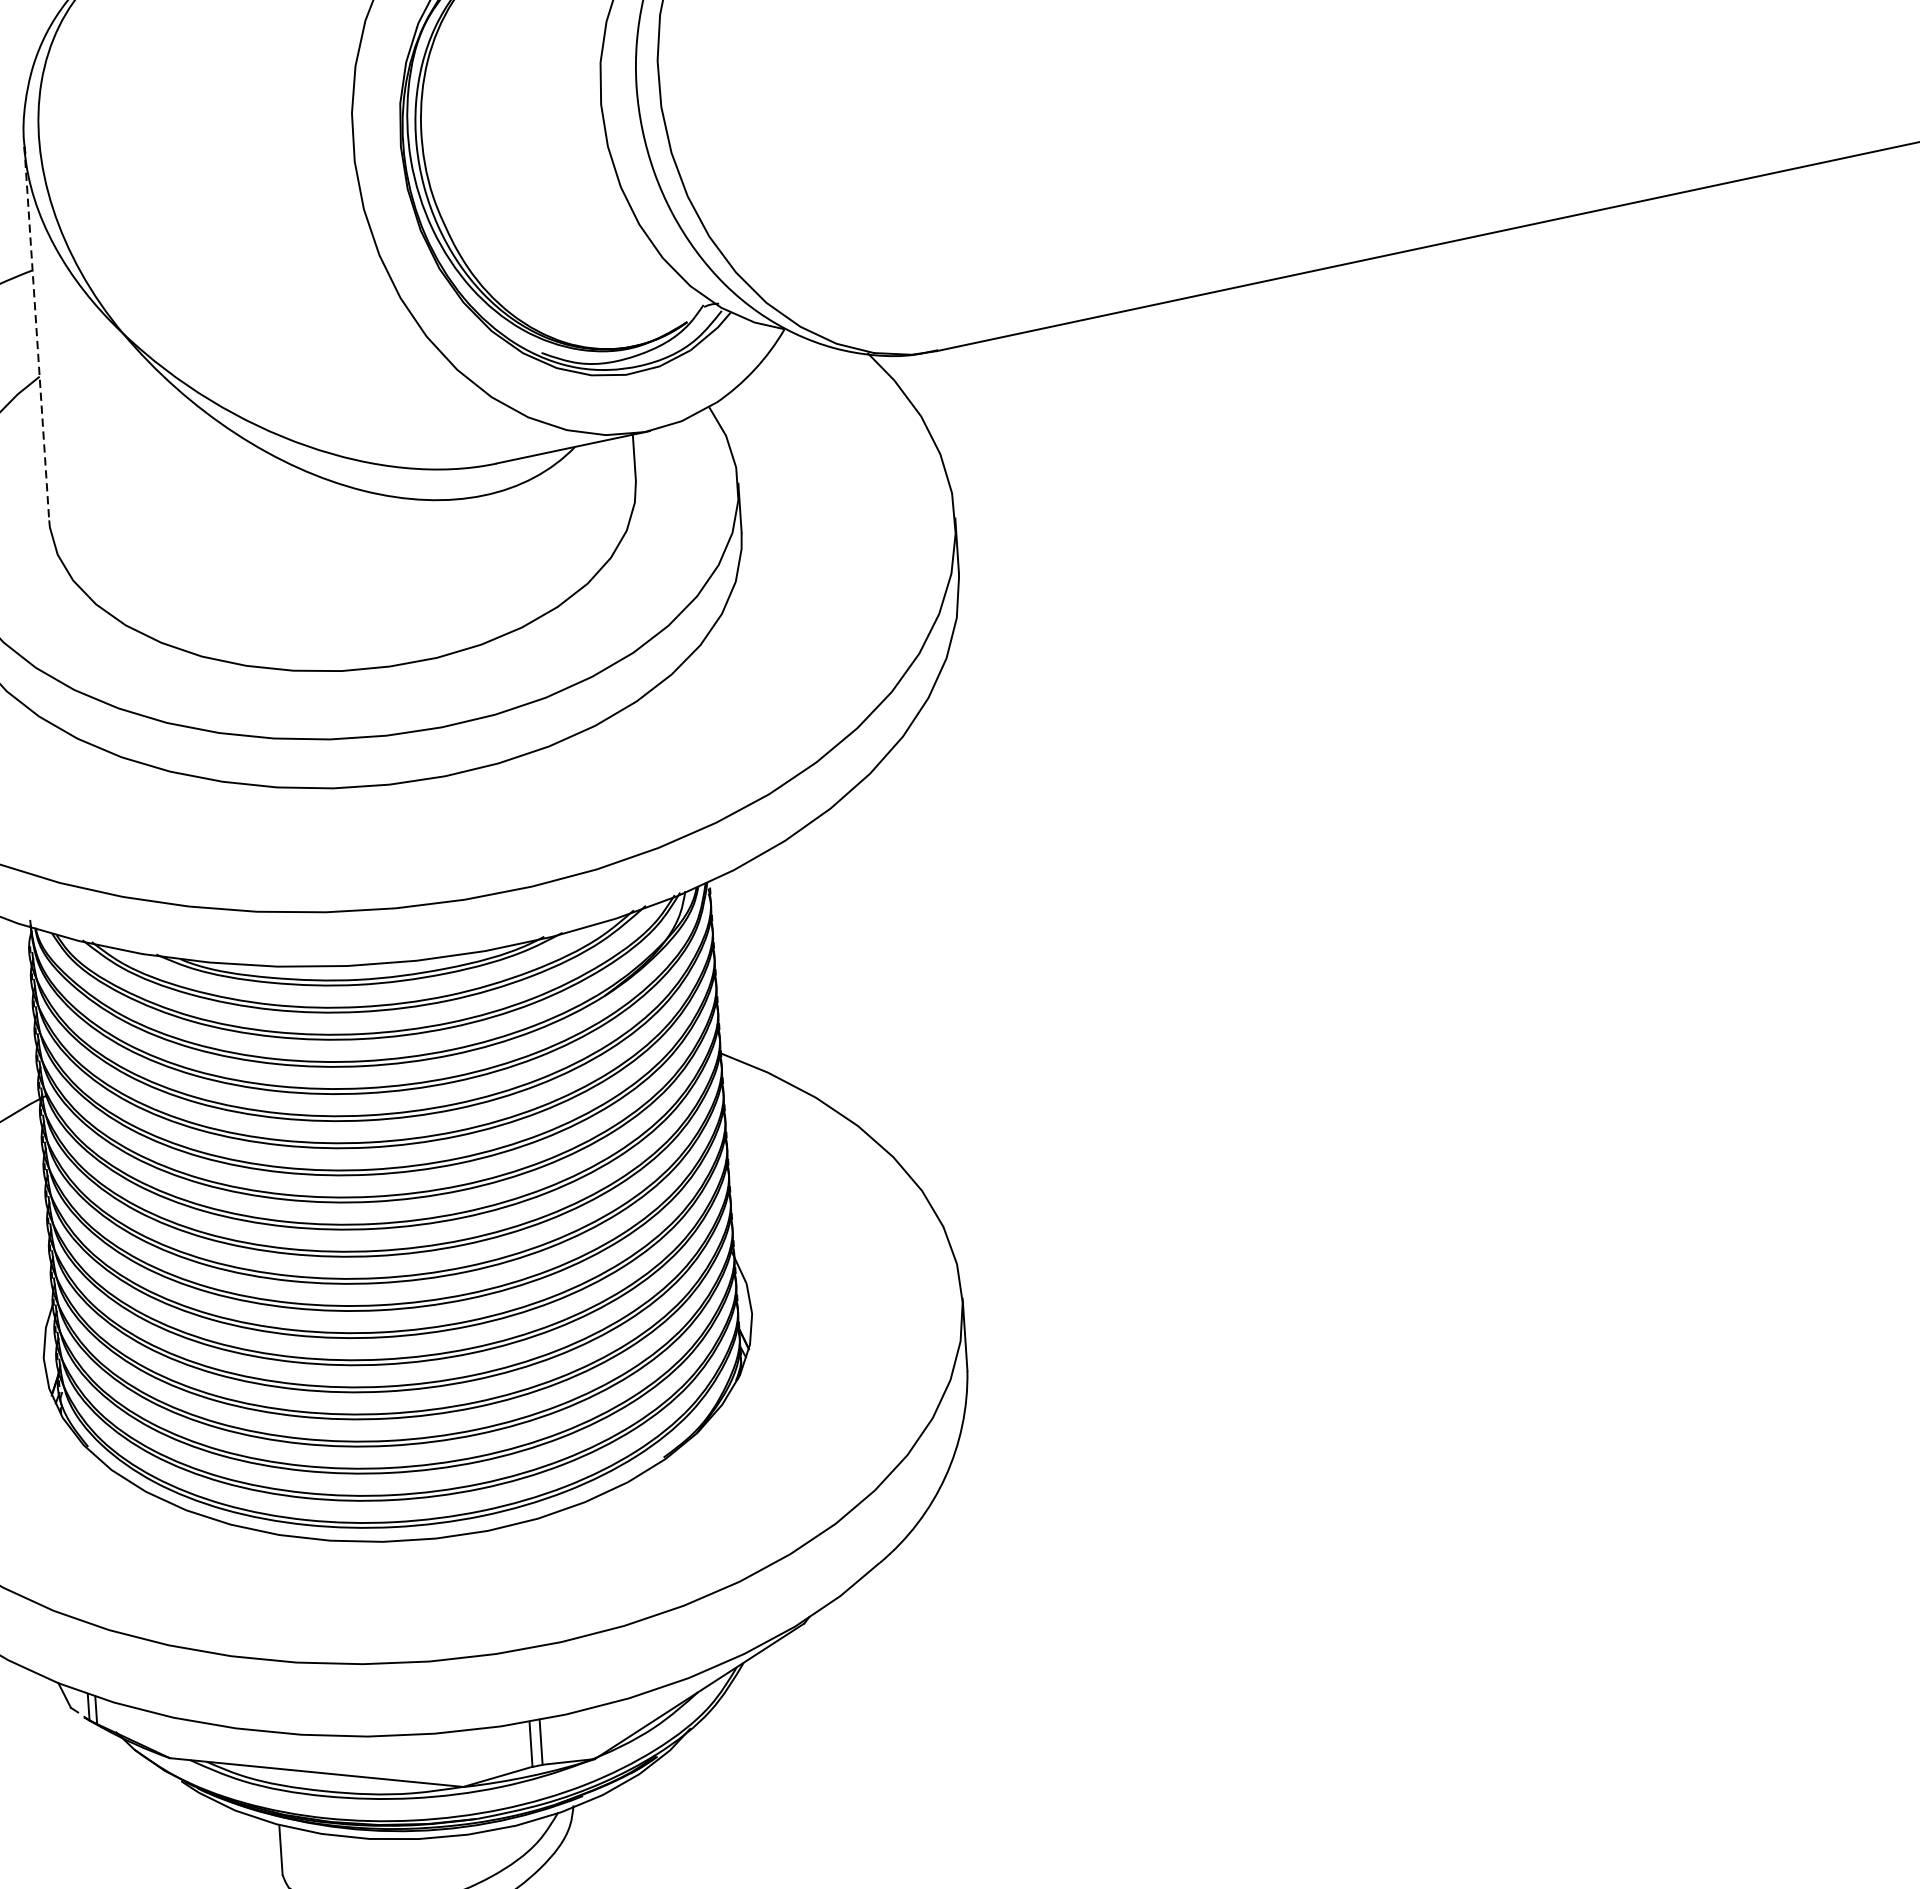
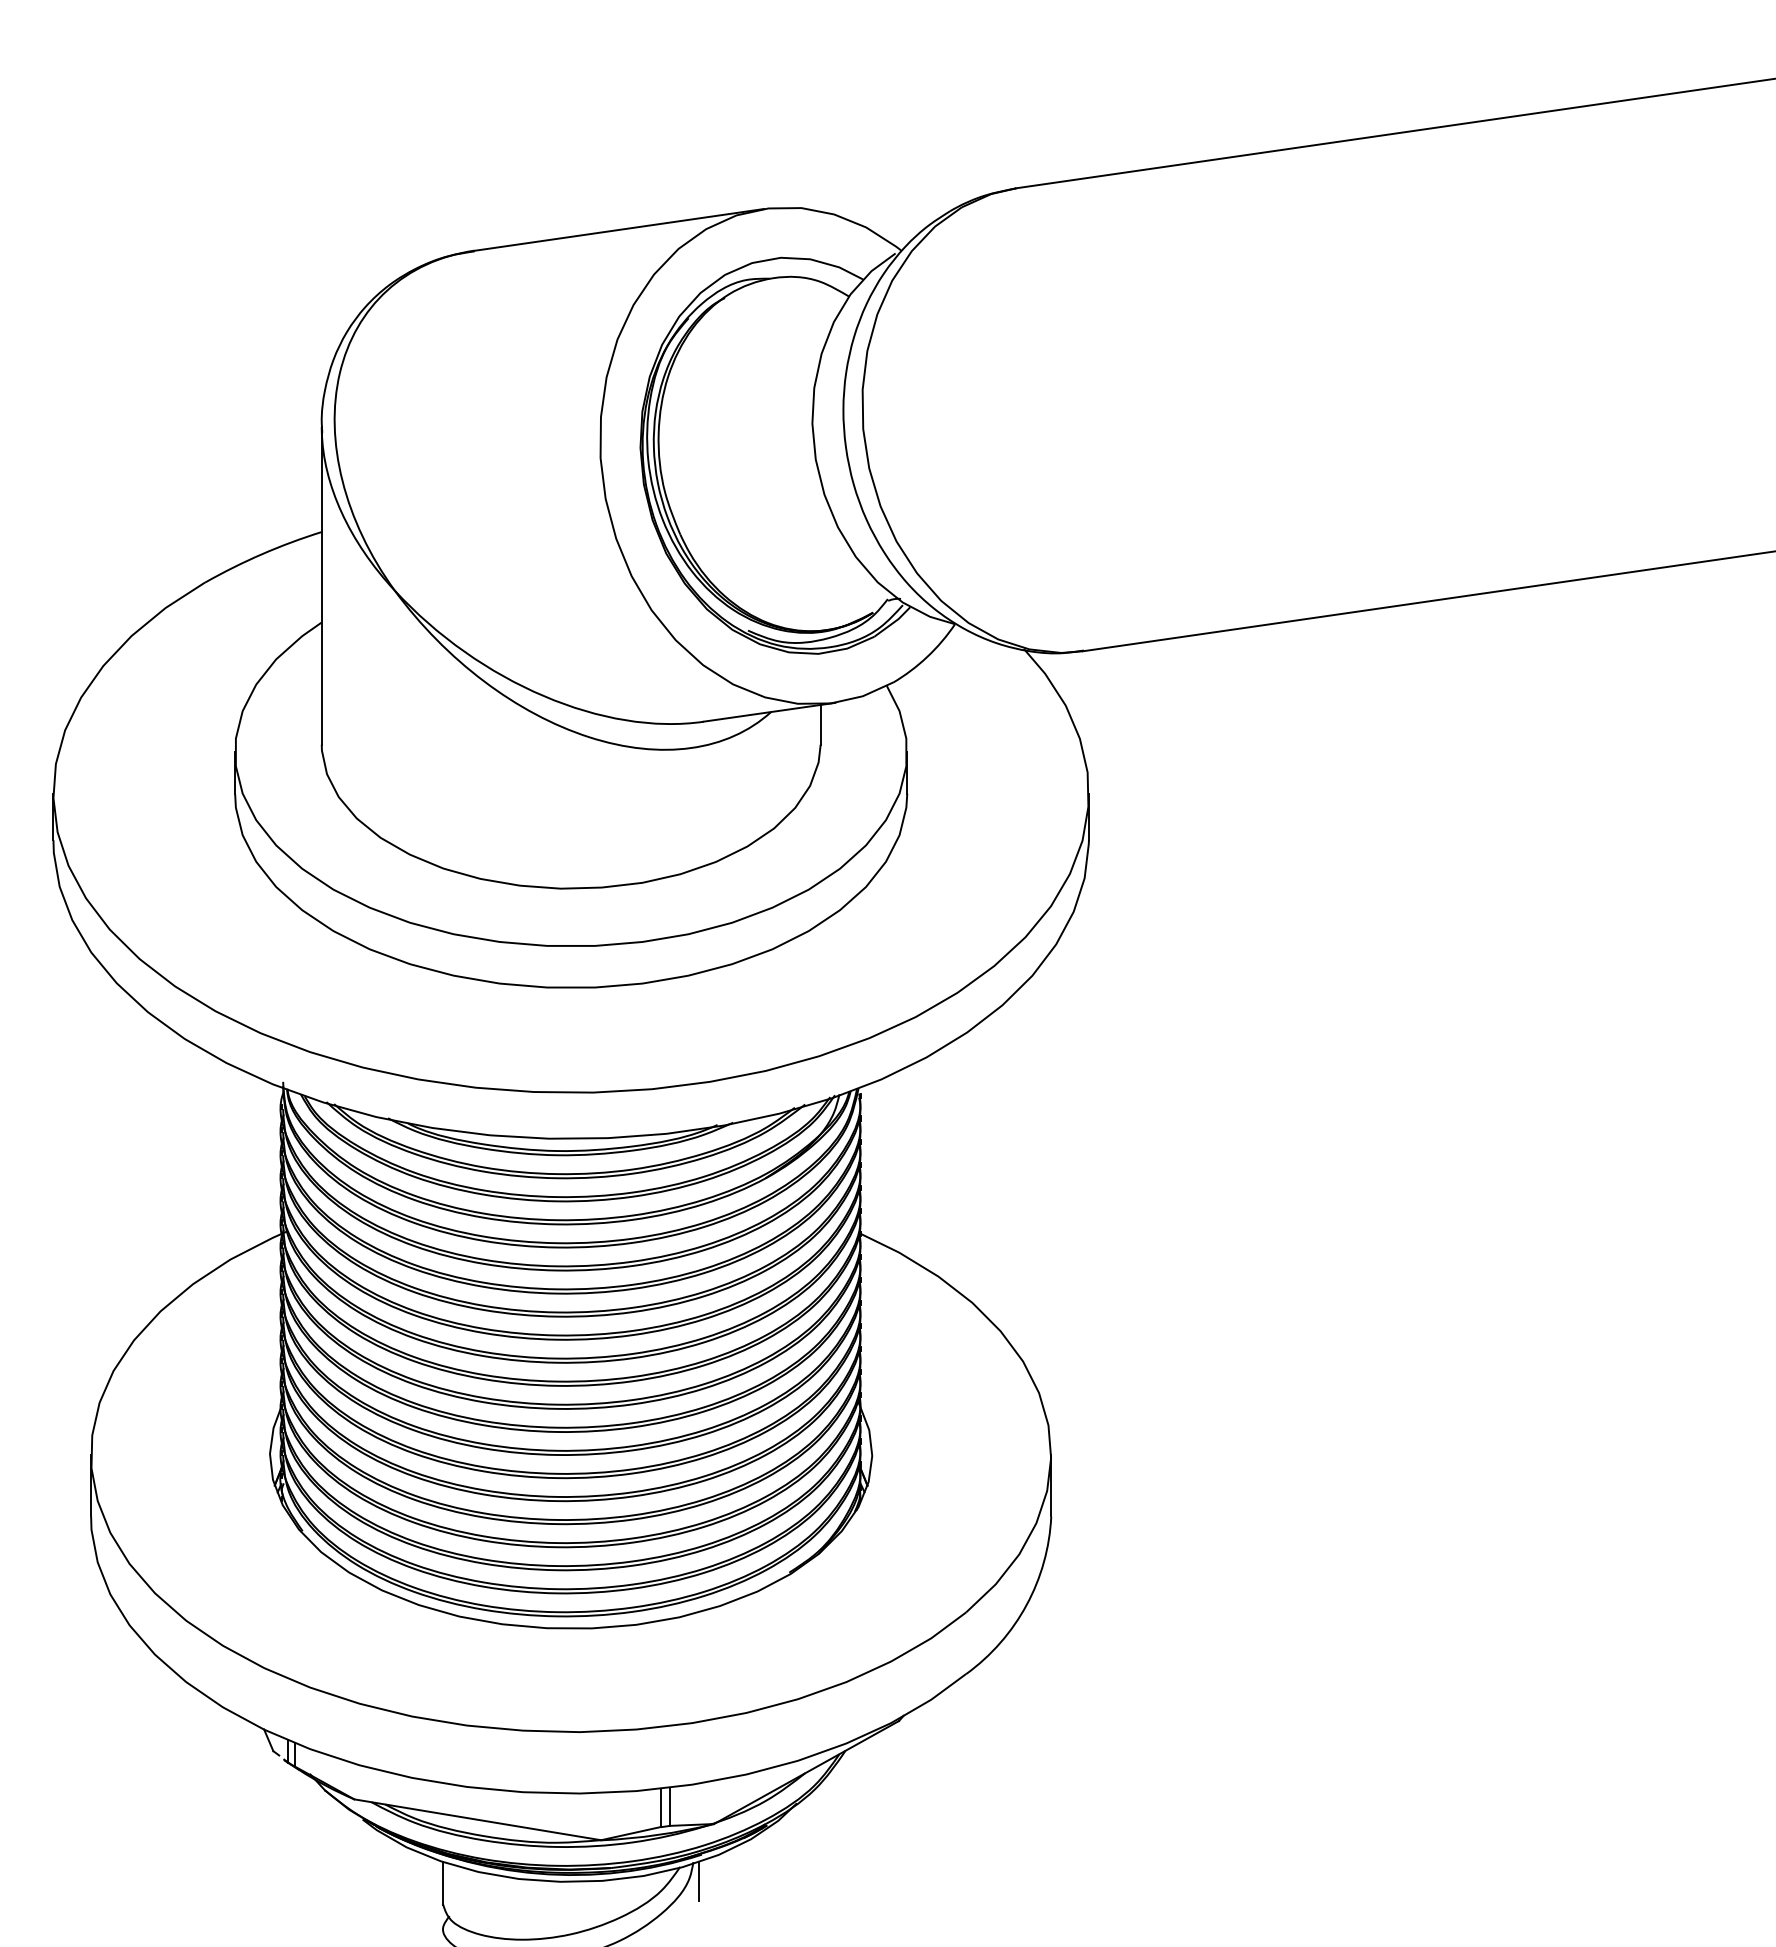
line: (36, 333) -> (321, 585), dashed -> solid
line: (582, 1827) -> (699, 1881), added

